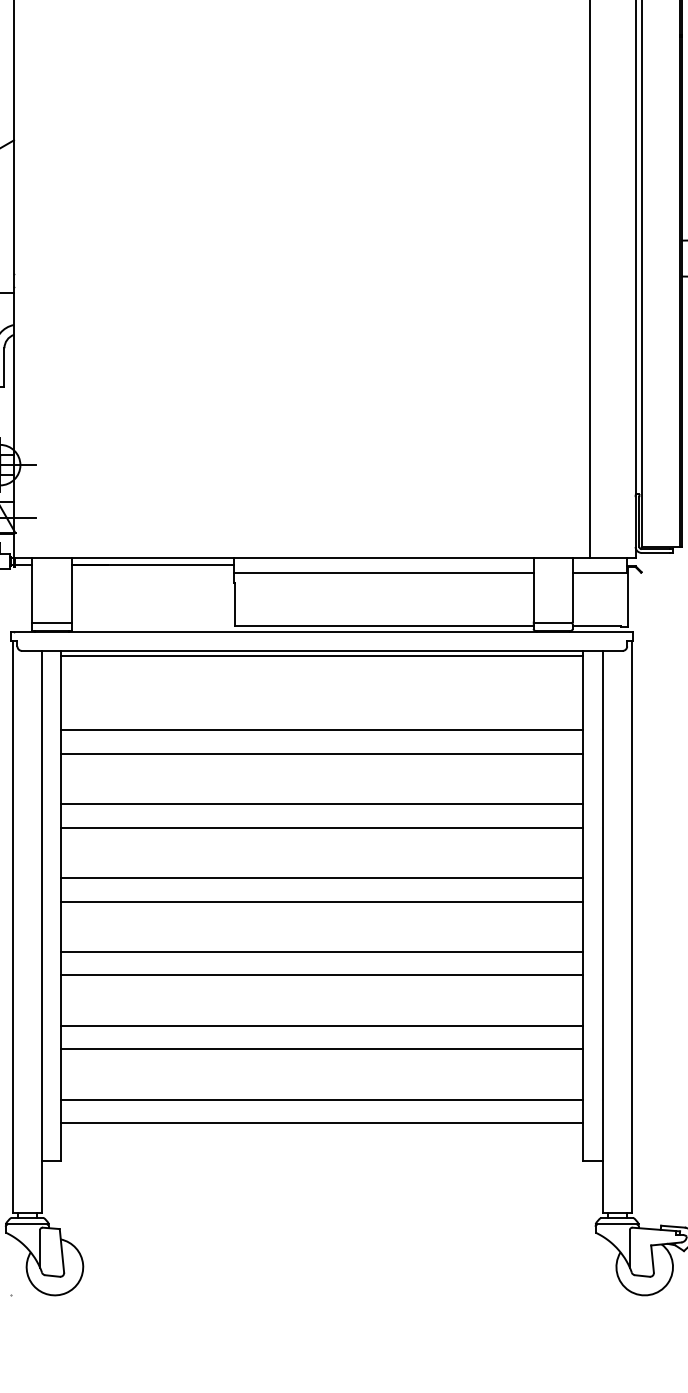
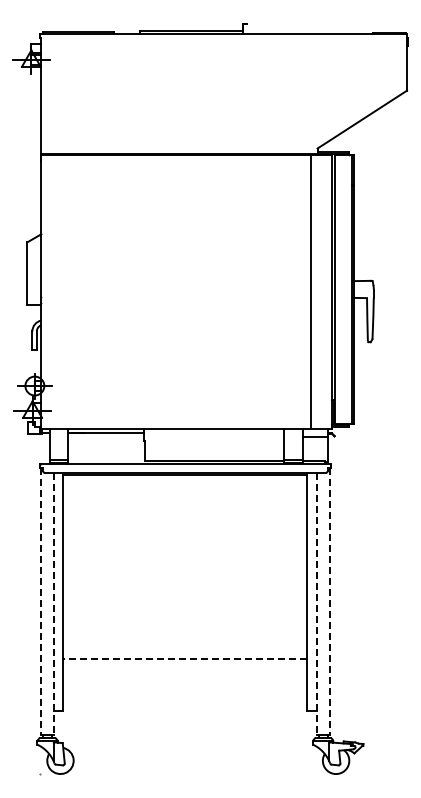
line: (384, 573) -> (214, 436), removed
line: (322, 729) -> (185, 509), removed
line: (322, 752) -> (185, 520), removed
line: (322, 804) -> (185, 544), removed
line: (322, 827) -> (185, 555), removed
line: (322, 876) -> (185, 578), removed
line: (322, 900) -> (185, 589), removed
line: (12, 926) -> (40, 601), solid -> dashed
line: (630, 926) -> (329, 601), solid -> dashed
line: (42, 932) -> (54, 604), solid -> dashed
line: (602, 932) -> (316, 604), solid -> dashed
line: (322, 951) -> (185, 613), removed
line: (322, 975) -> (185, 624), removed
line: (322, 1026) -> (185, 648), removed
line: (320, 1050) -> (184, 659), solid -> dashed
line: (322, 1099) -> (185, 682), removed
line: (322, 1123) -> (185, 693), removed

